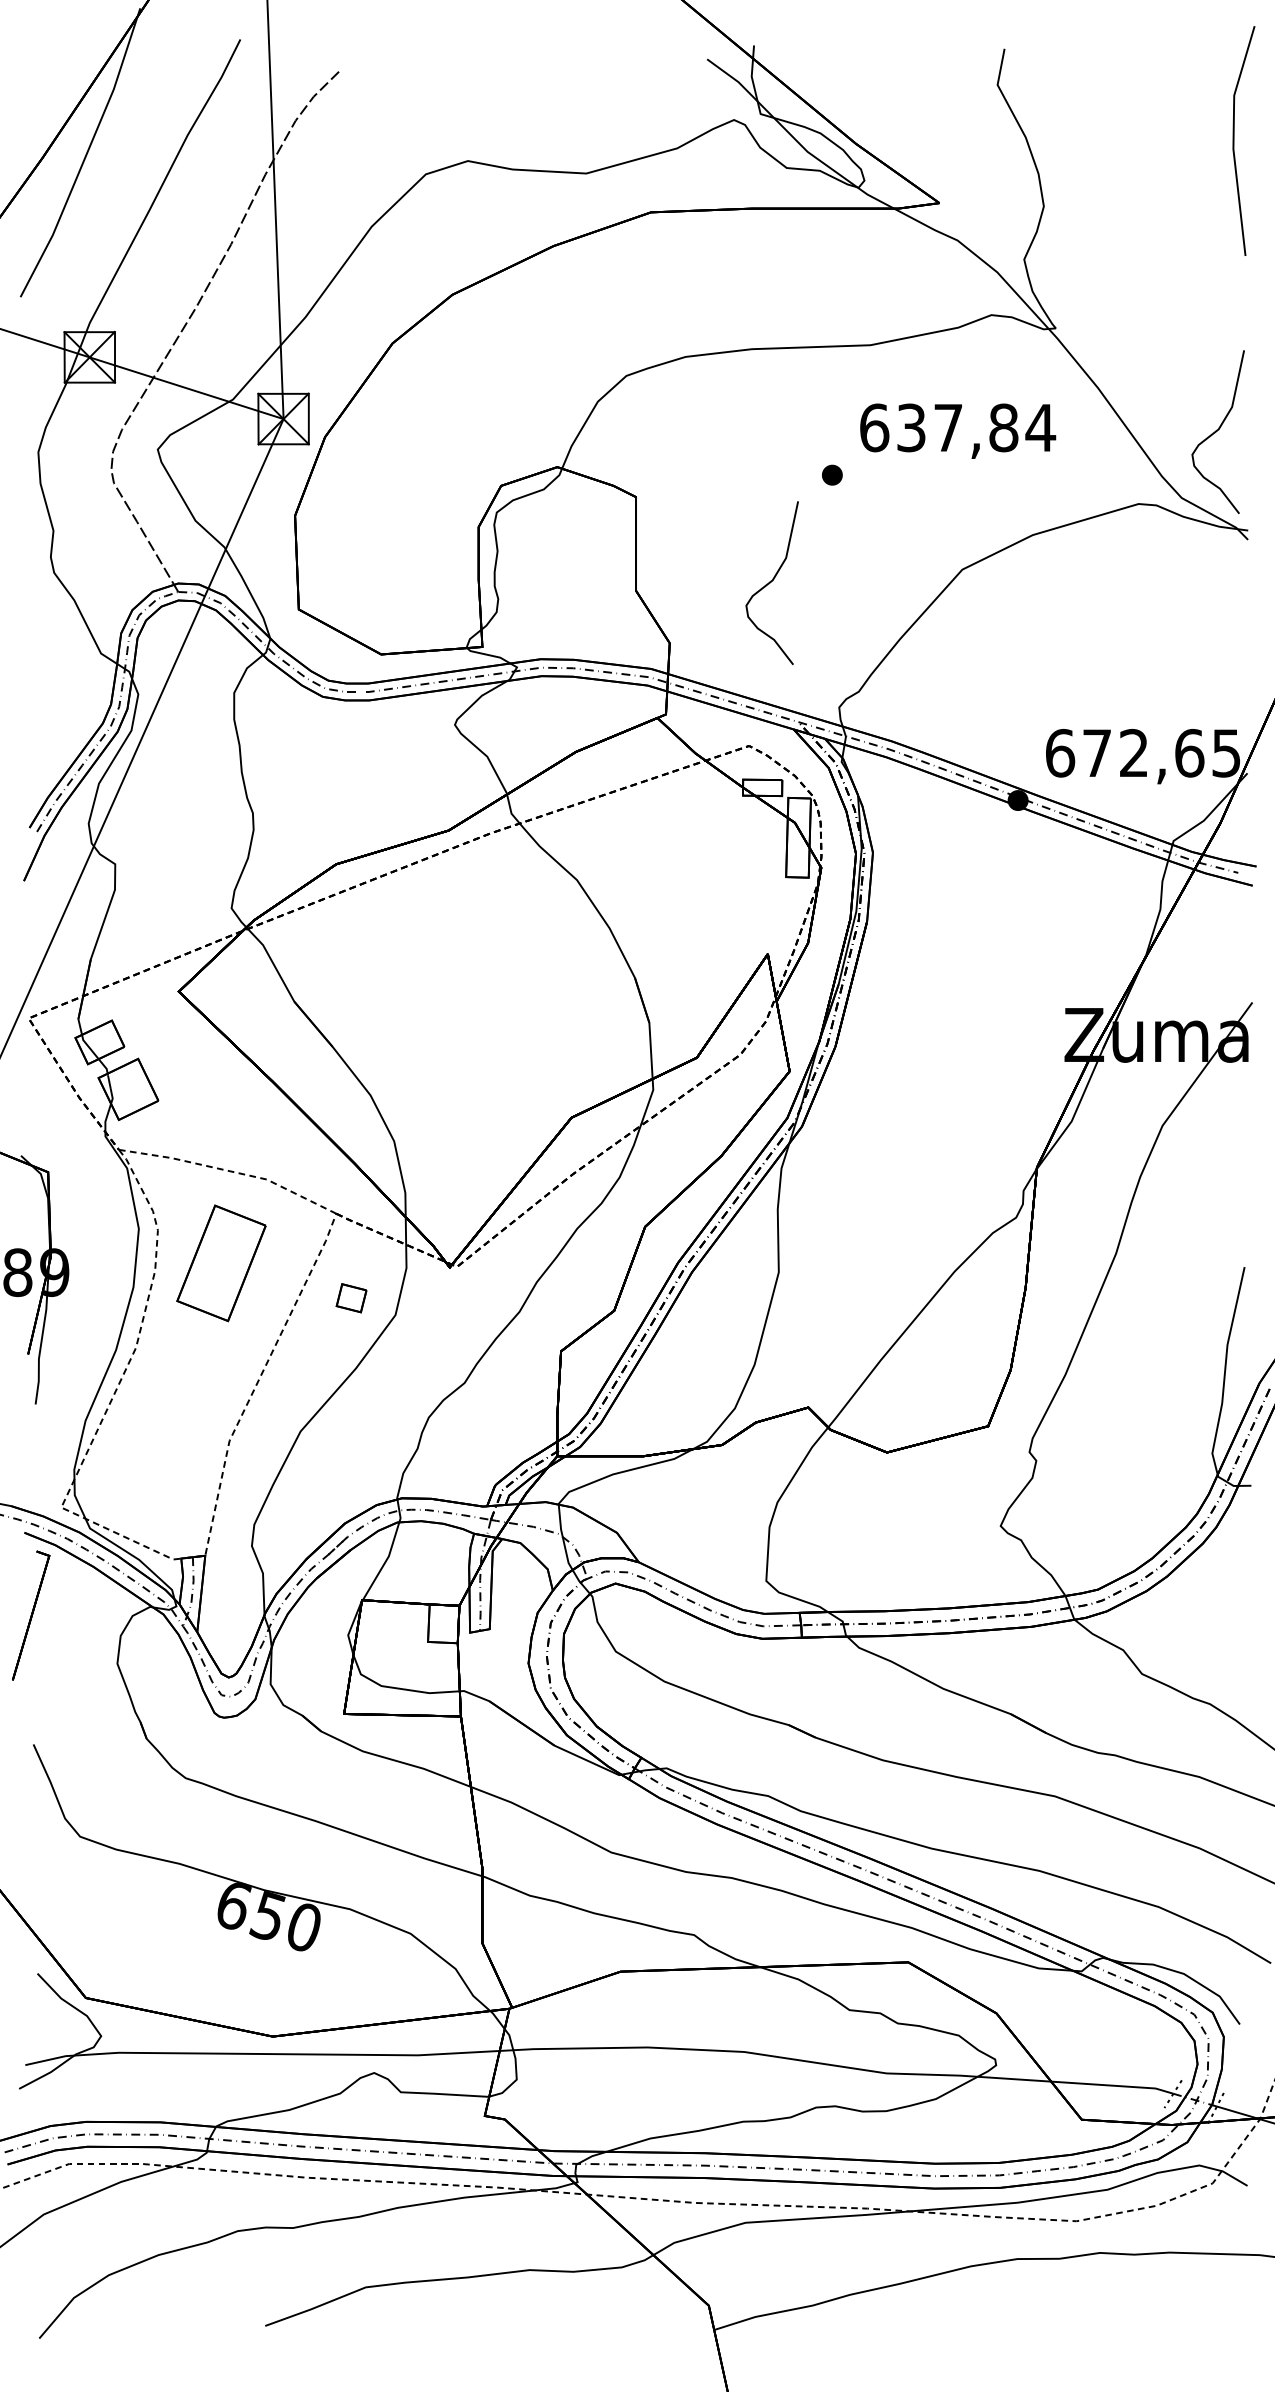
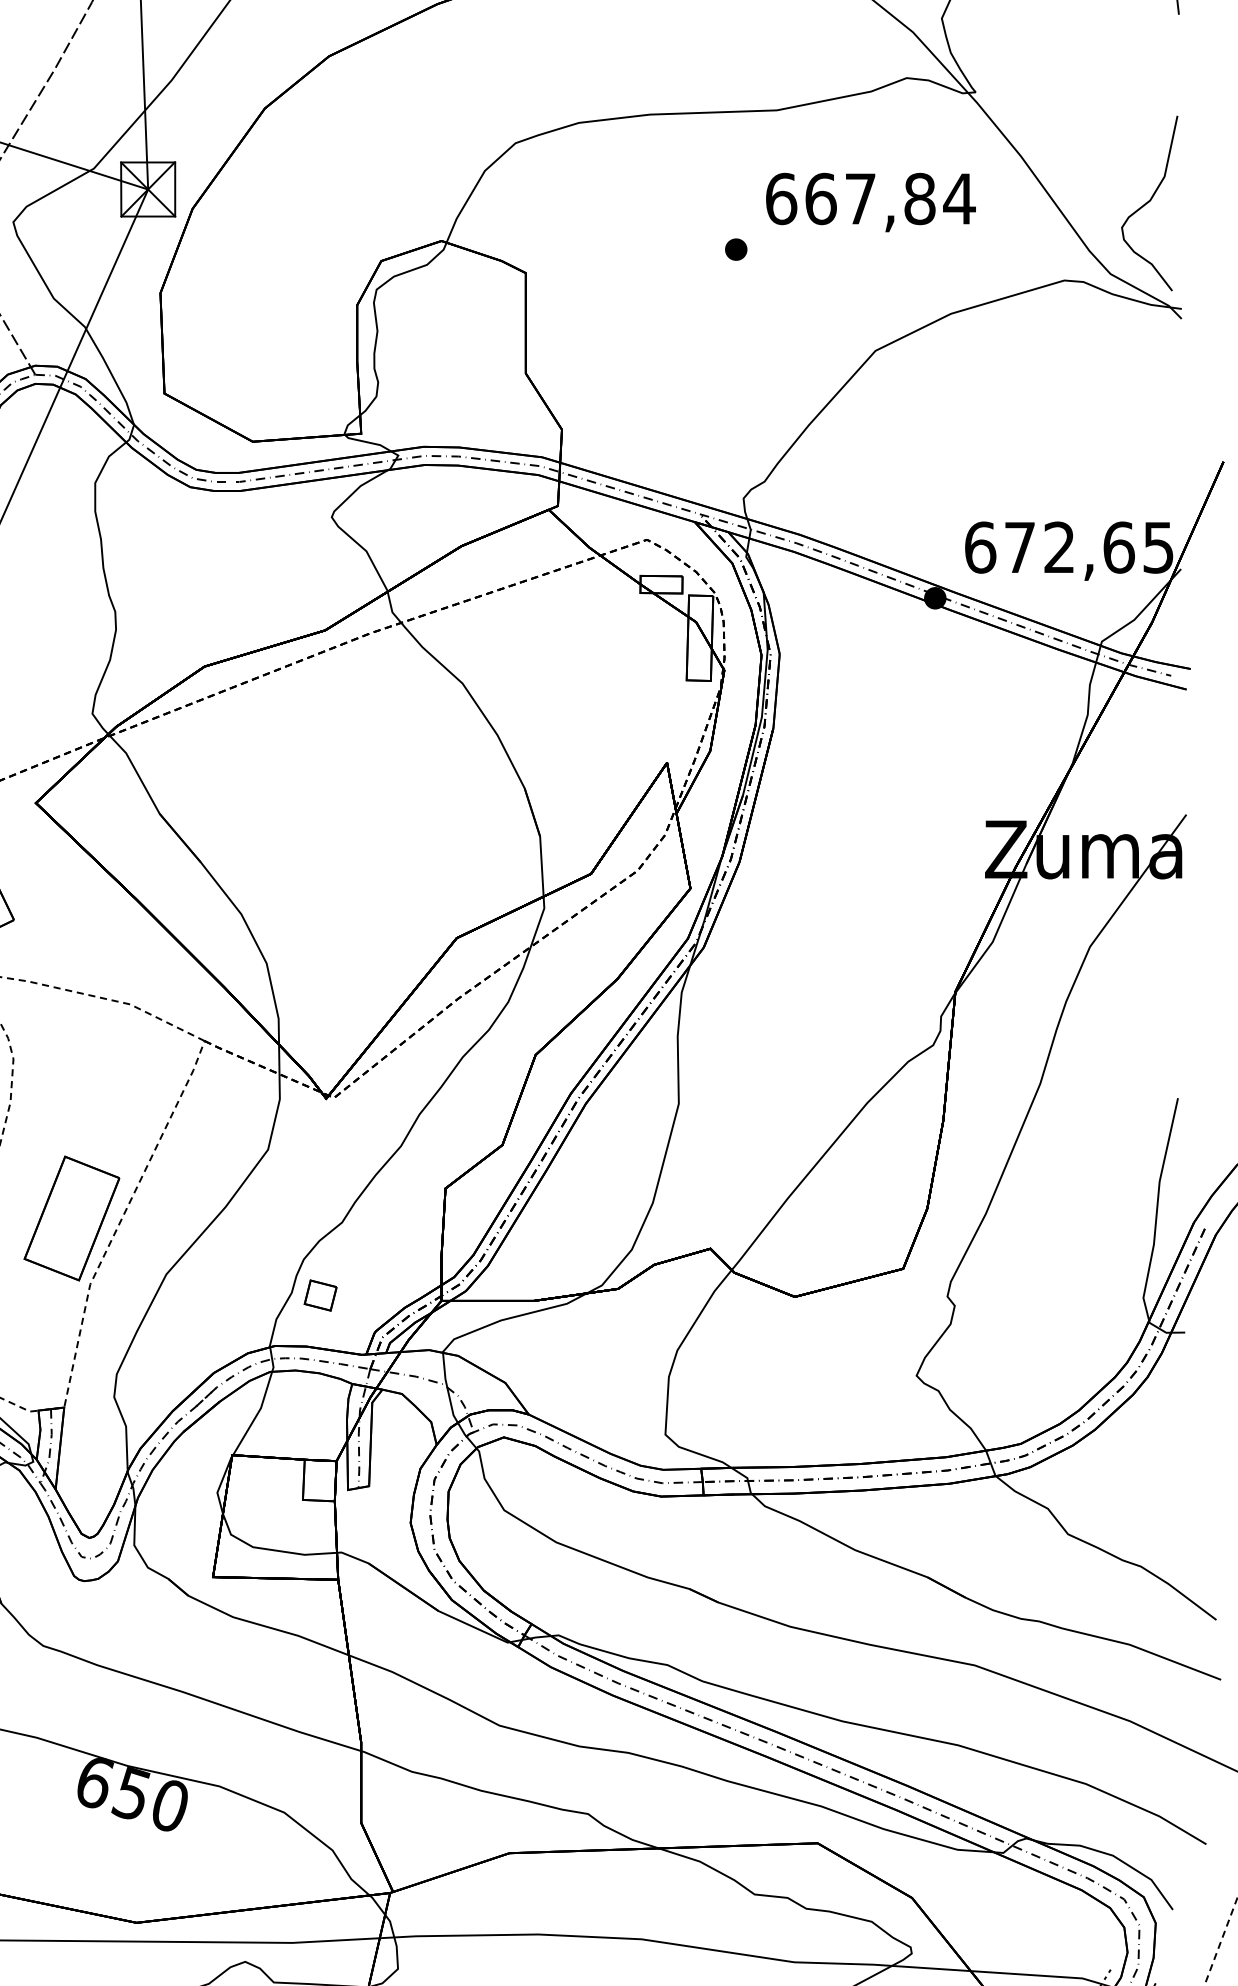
text: (911, 427) -> (821, 198), 637,84 -> 667,84
curve: (771, 582) -> (671, 364), removed
part: (221, 1263) -> (71, 1218), moved
part: (351, 1298) -> (320, 1295), moved

